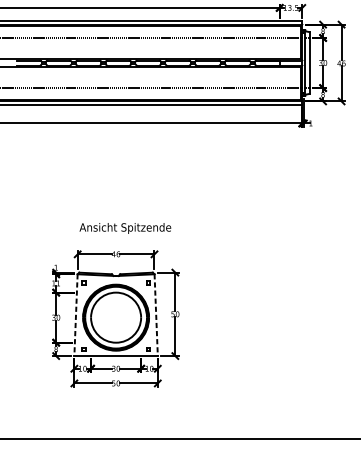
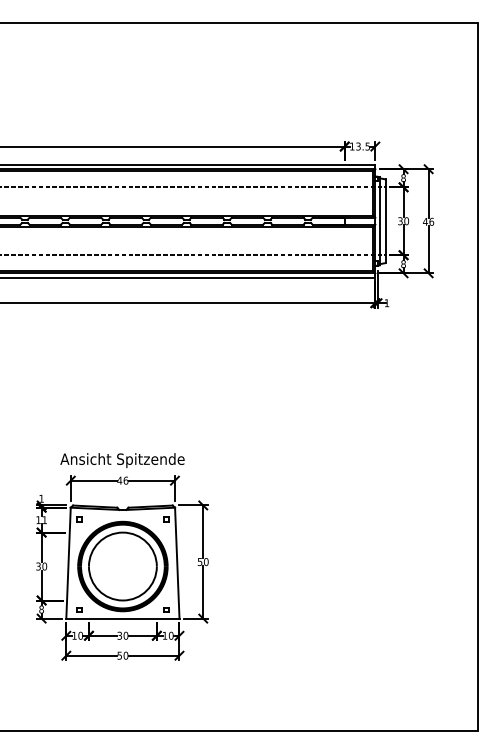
text: (125, 228) -> (122, 460), moved
line: (75, 315) -> (68, 563), dashed -> solid
line: (156, 315) -> (177, 563), dashed -> solid

